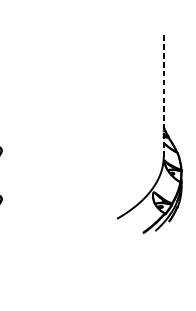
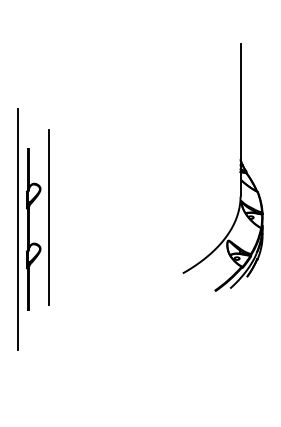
line: (163, 94) -> (240, 119), dashed -> solid
line: (8, 173) -> (48, 217), added

